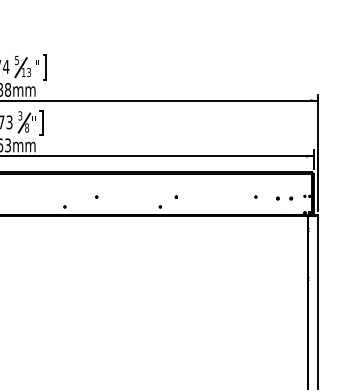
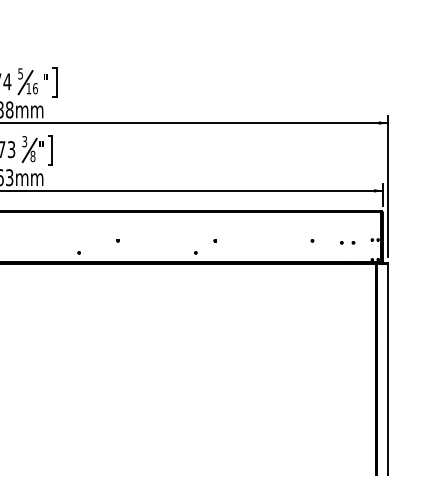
text: (29, 72) -> (35, 88), 13 -> 16
part: (284, 198) -> (347, 242), size x0.71

